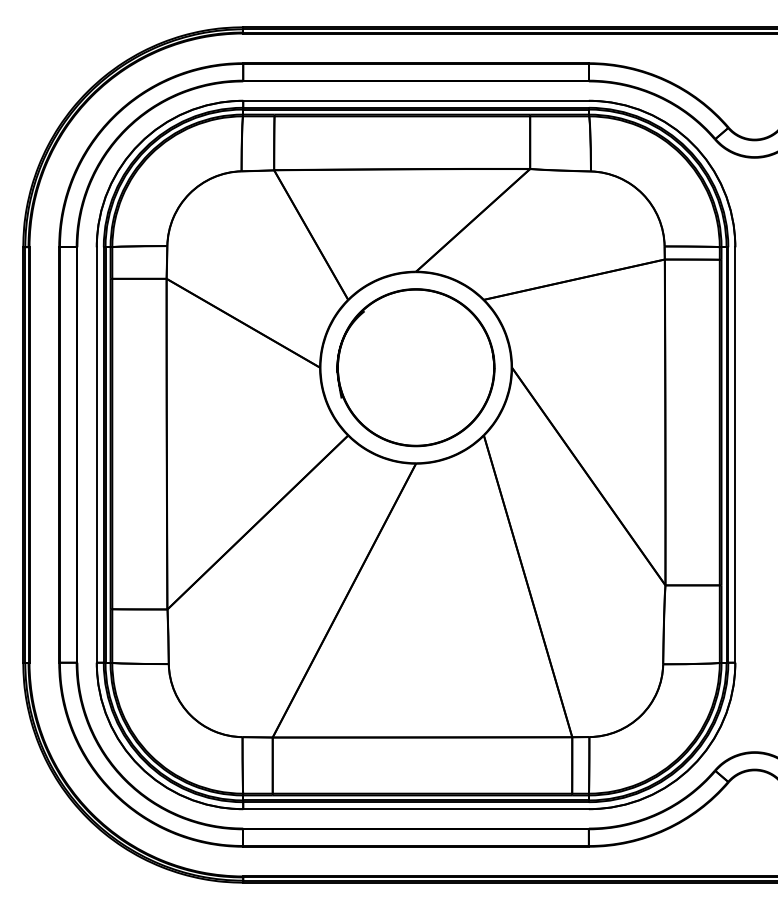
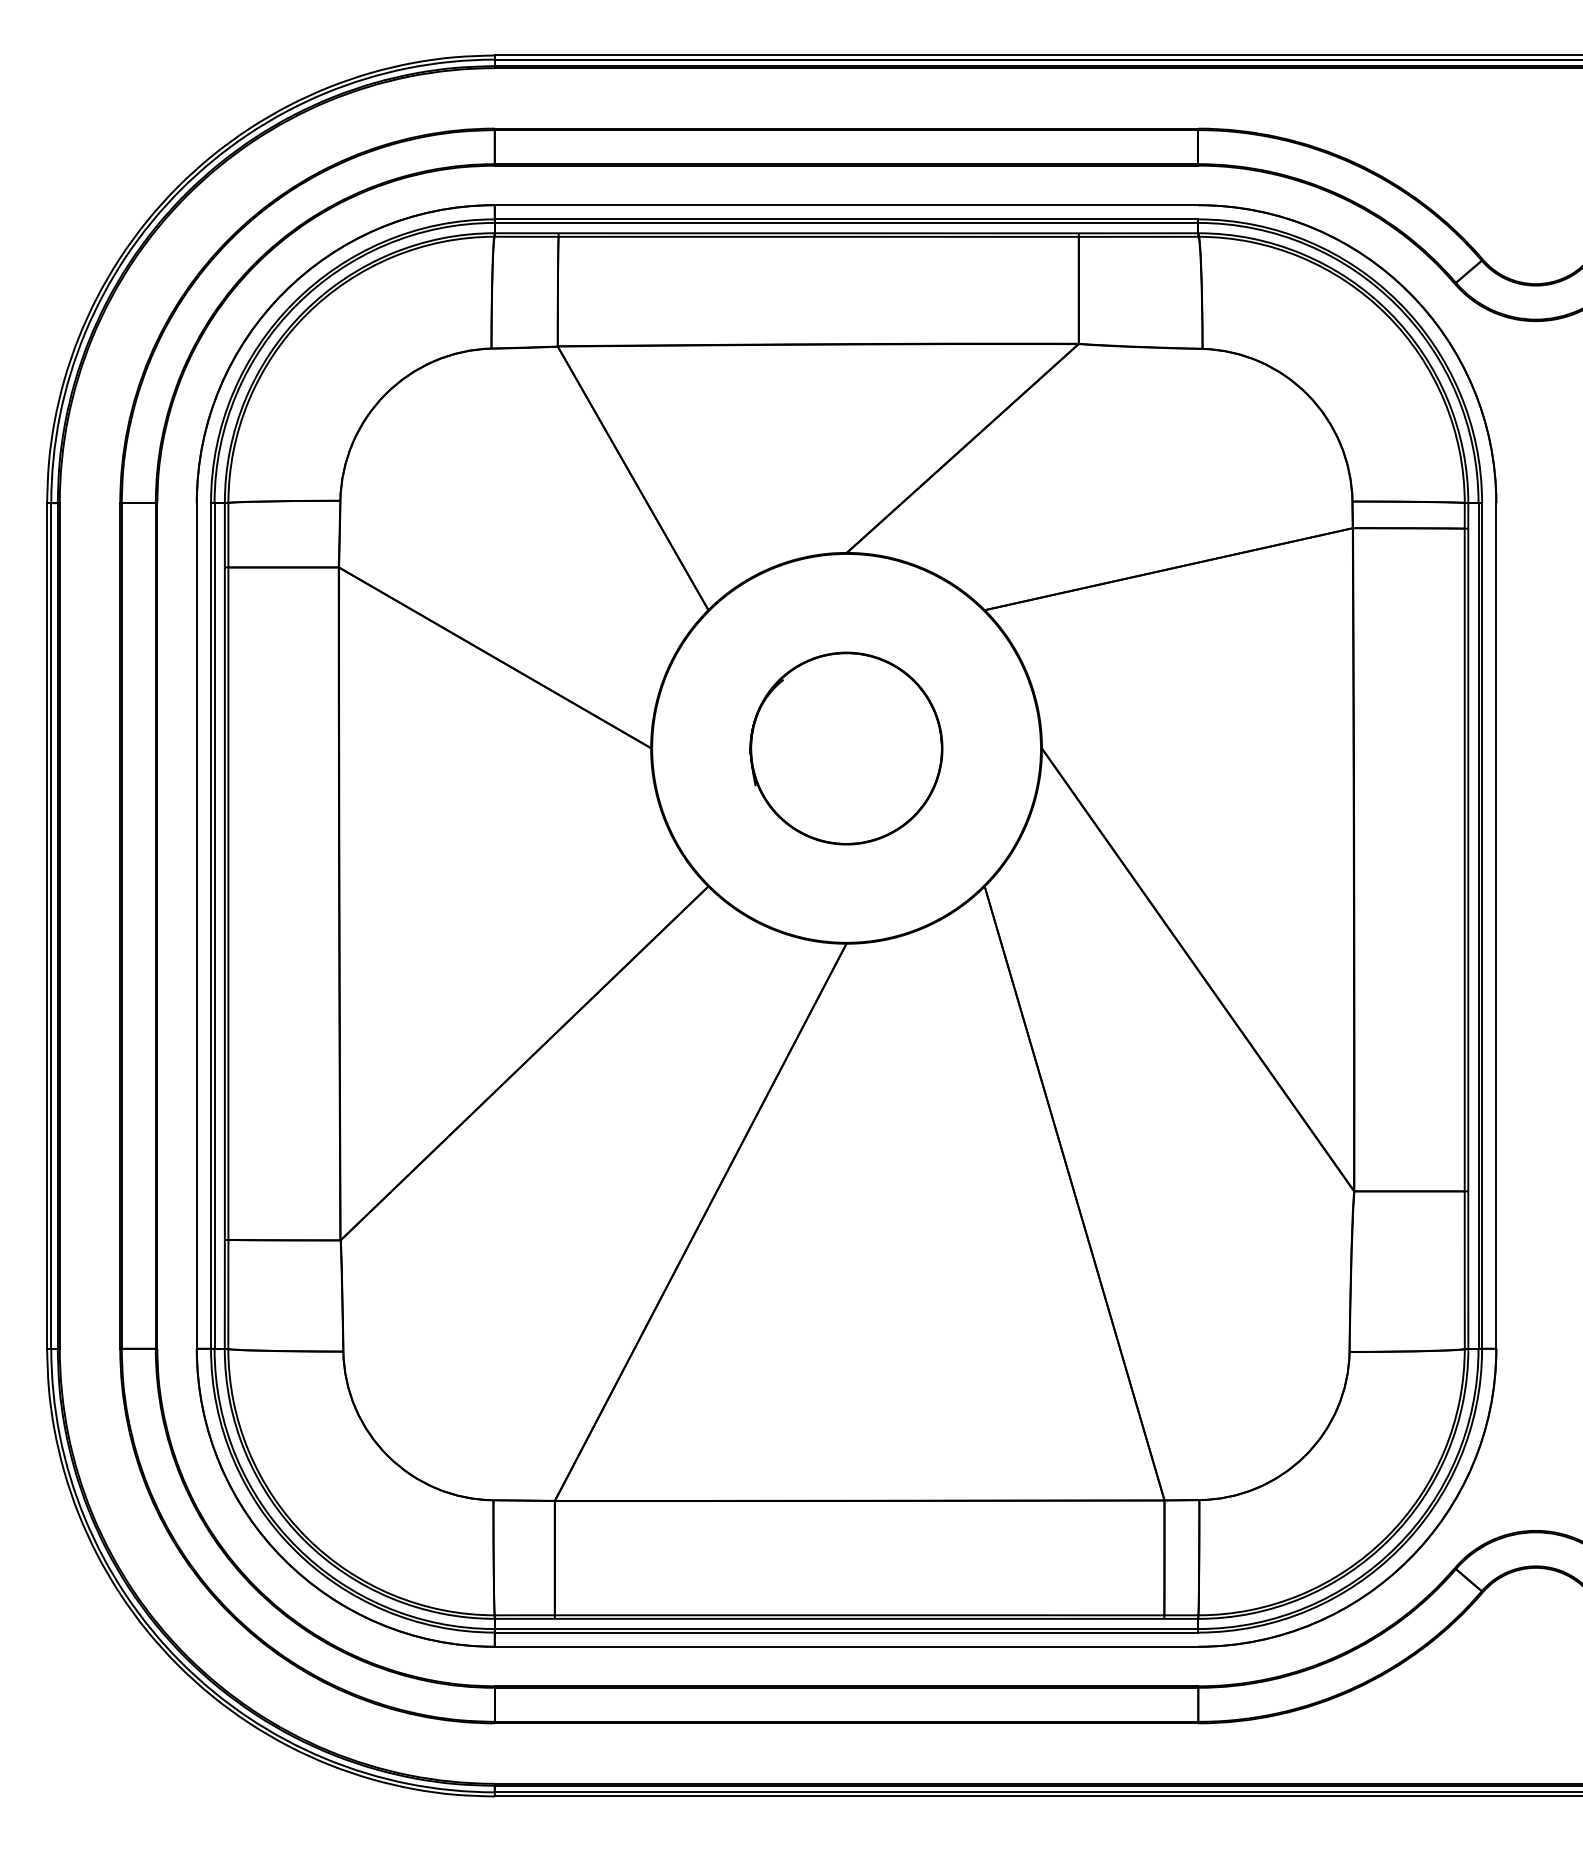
part: (415, 367) -> (845, 747), size x0.6

